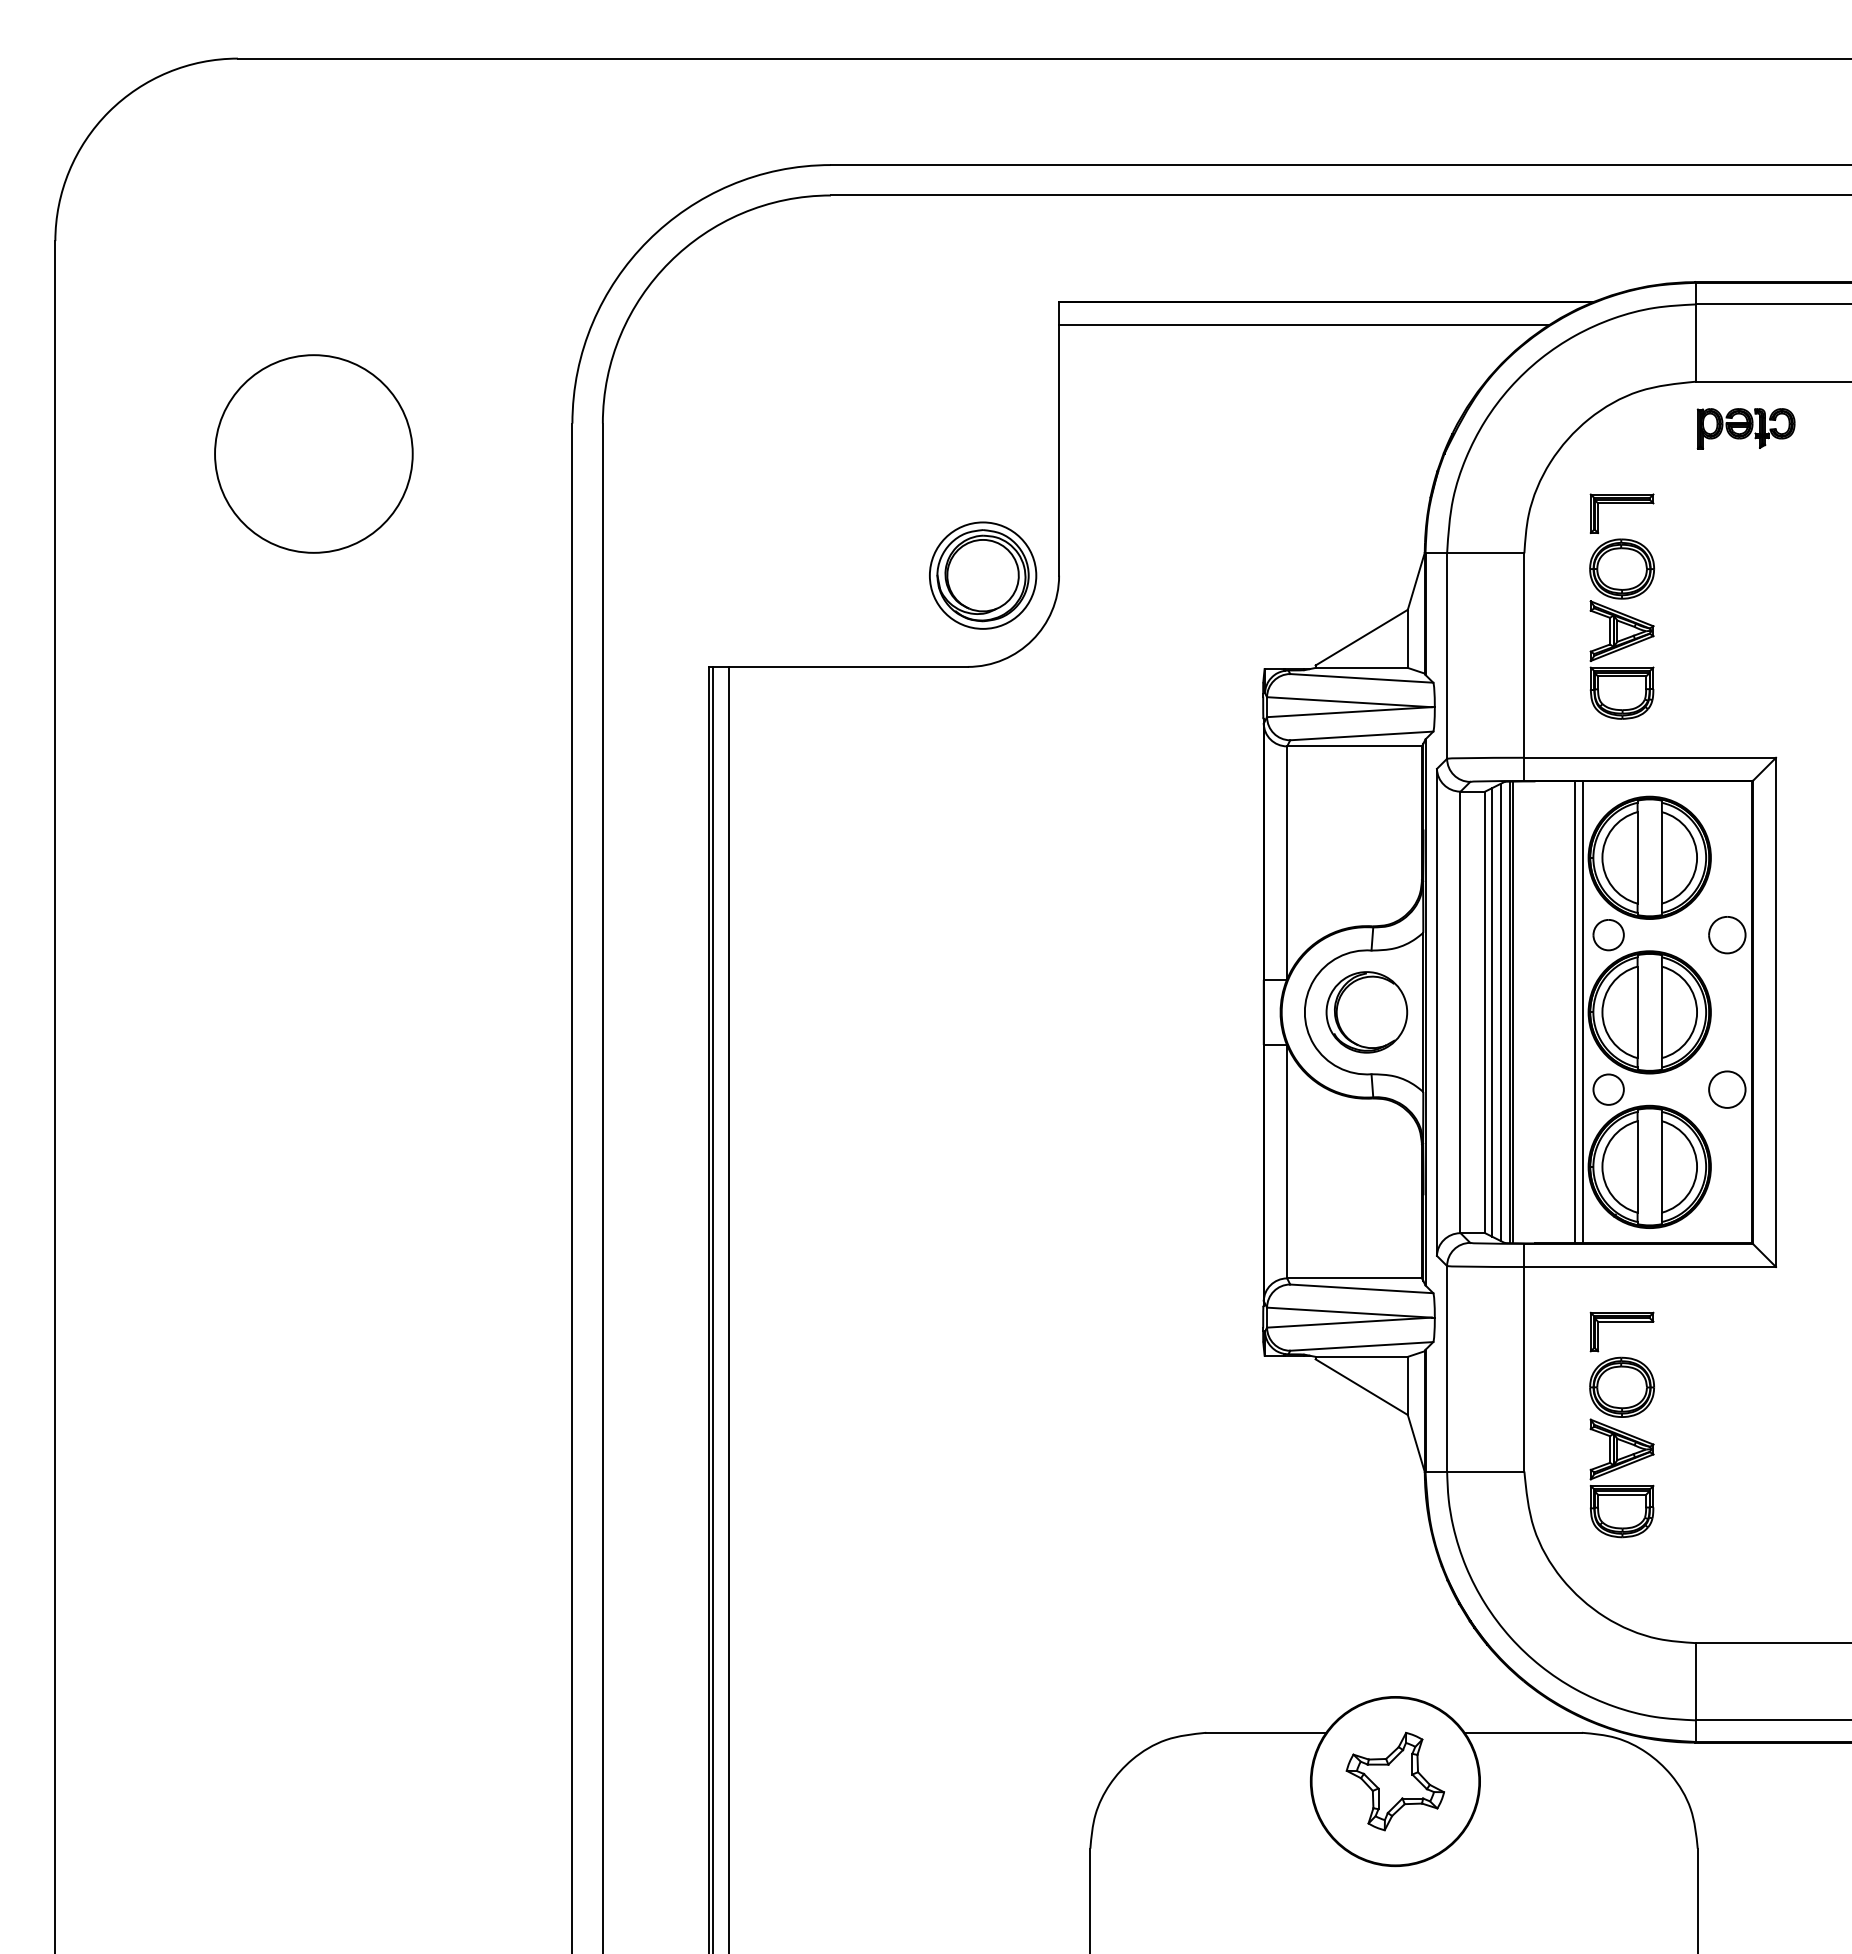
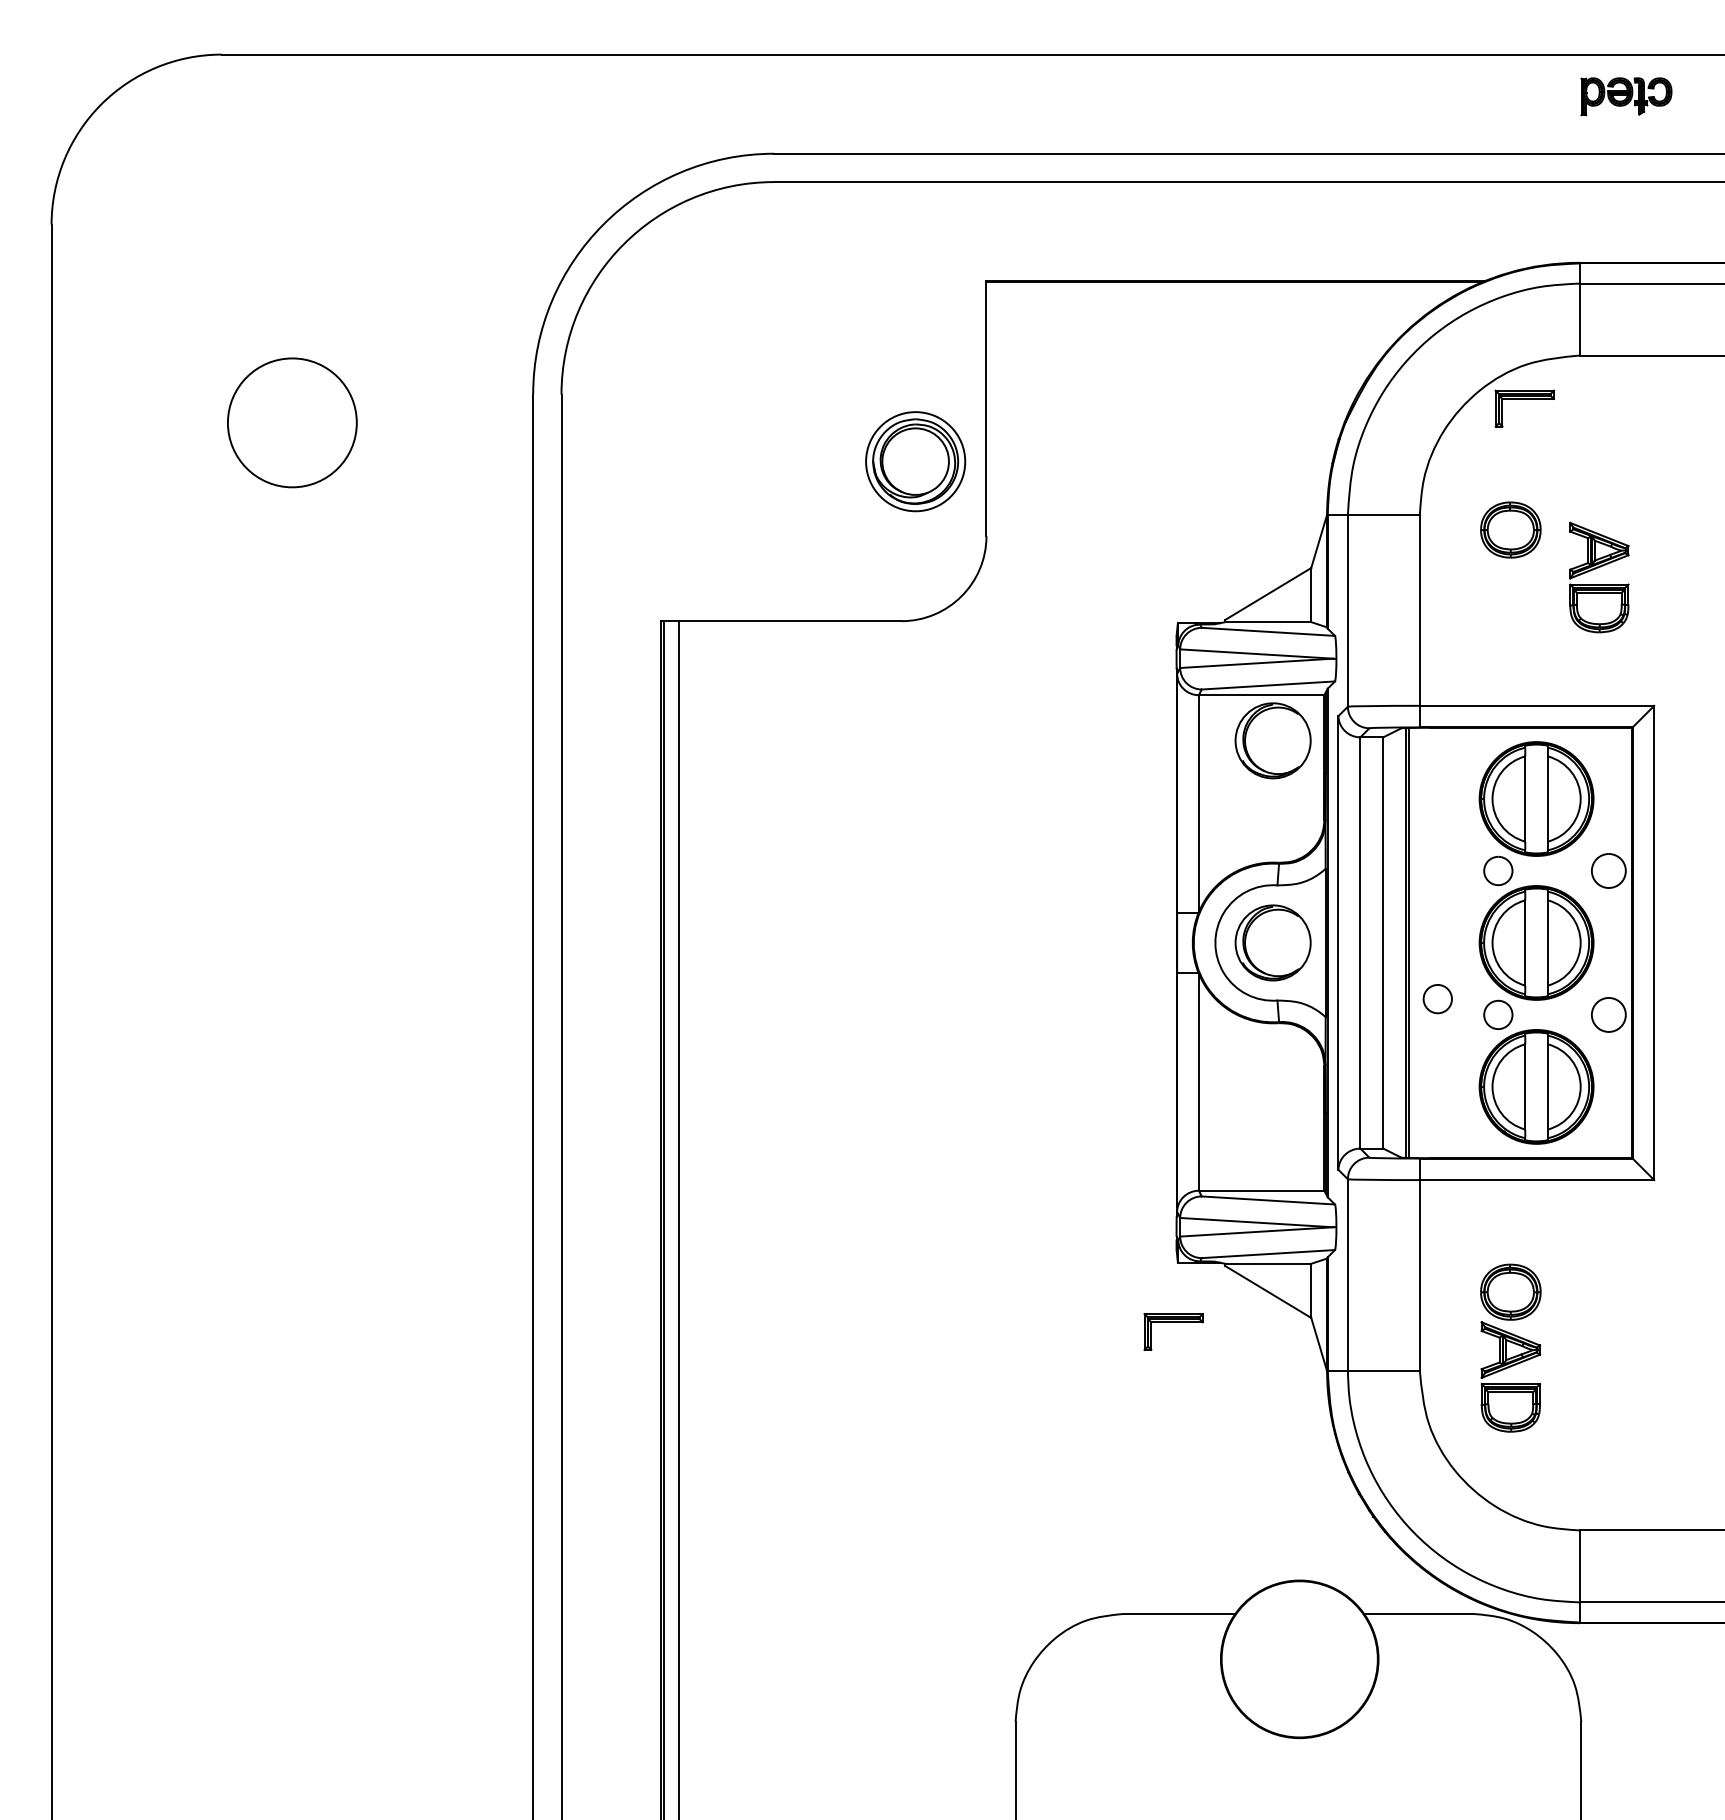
line: (1304, 324) -> (1215, 302), removed
part: (1745, 428) -> (1625, 96), moved
circle: (313, 453) -> (292, 422), size x0.7
part: (1621, 503) -> (1524, 399), moved
part: (983, 575) -> (916, 461), moved
part: (1621, 667) -> (1598, 584), moved
part: (1366, 795) -> (1272, 740), added
line: (1492, 1011) -> (1390, 942), removed
line: (1500, 1011) -> (1397, 942), removed
line: (1574, 1012) -> (1466, 943), removed
line: (1583, 1012) -> (1474, 943), removed
circle: (1543, 1072) -> (1437, 998), added
part: (1621, 1322) -> (1173, 1323), moved
part: (1394, 1781) -> (1298, 1659), removed

